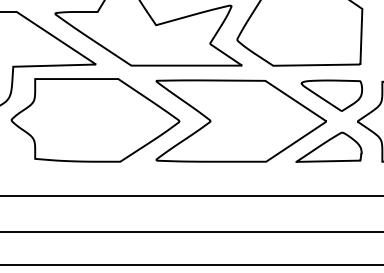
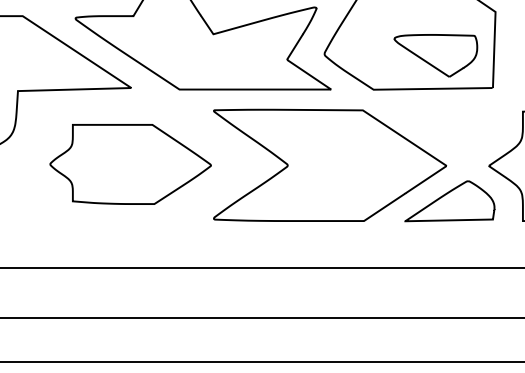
part: (331, 95) -> (435, 55), moved
part: (95, 120) -> (130, 164), size x0.7

